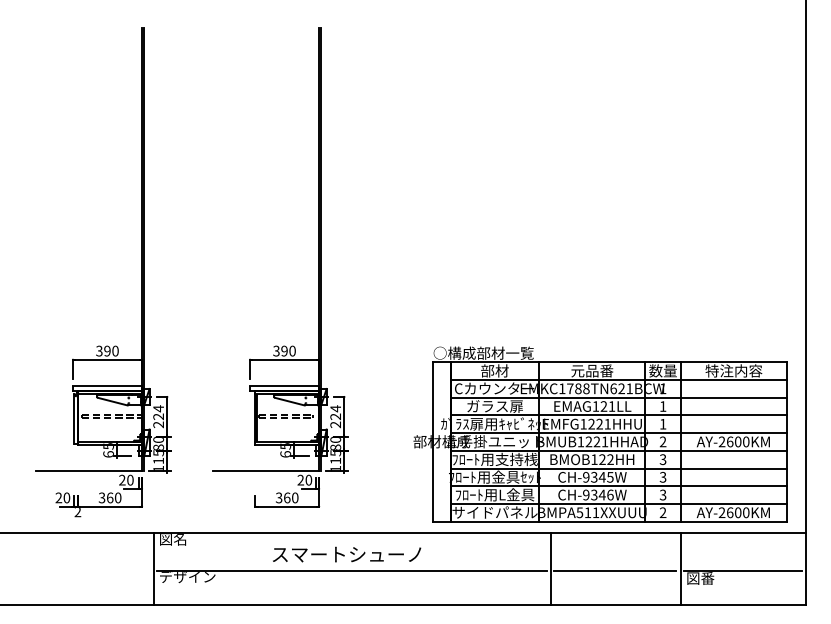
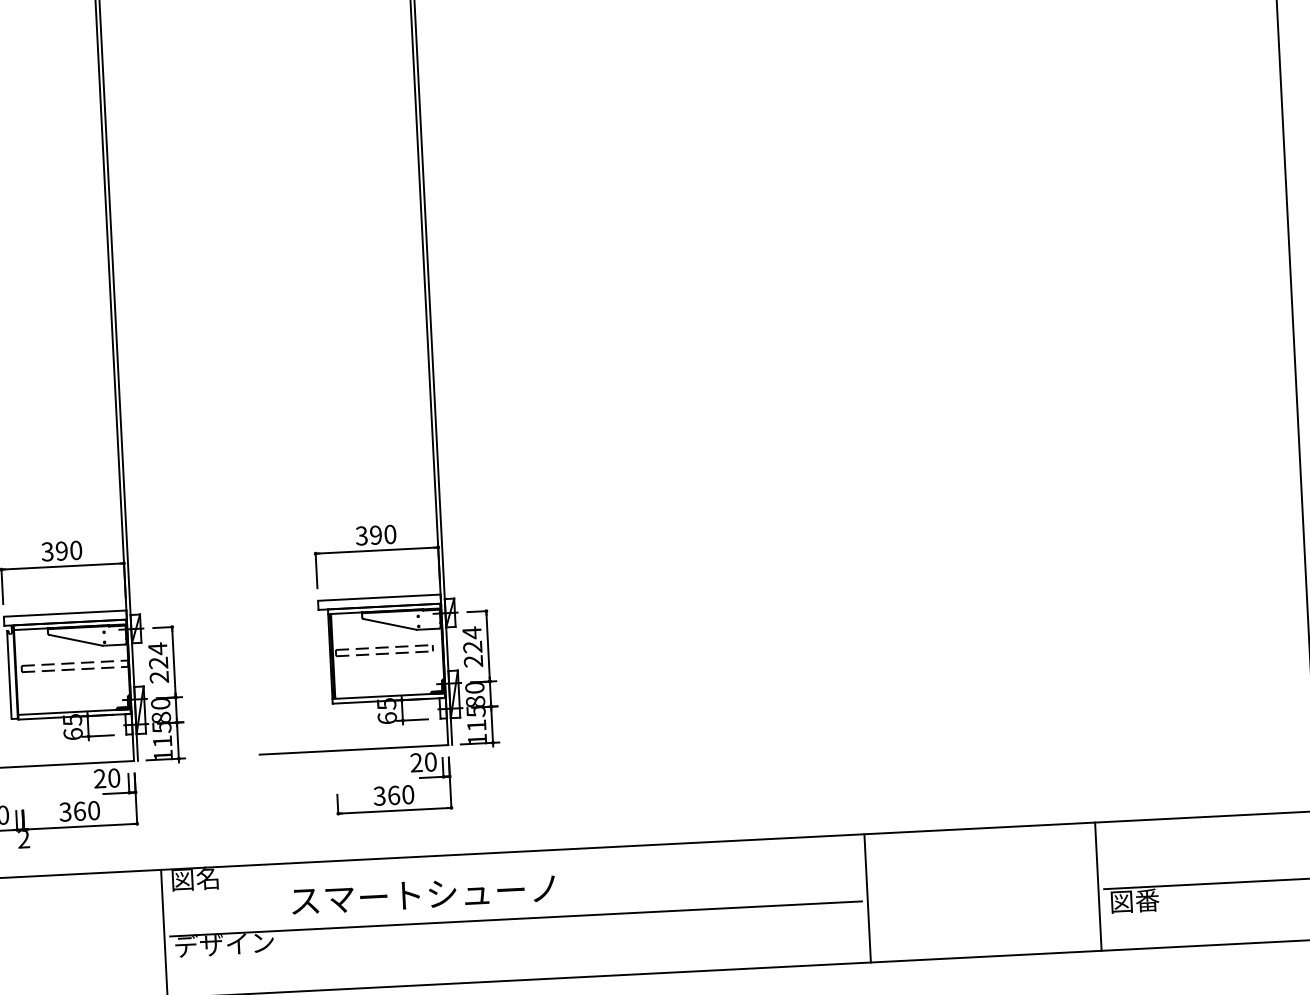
part: (600, 434) -> (944, 654), removed
text: (347, 554) -> (424, 894), moved
line: (614, 570) -> (981, 894), removed

